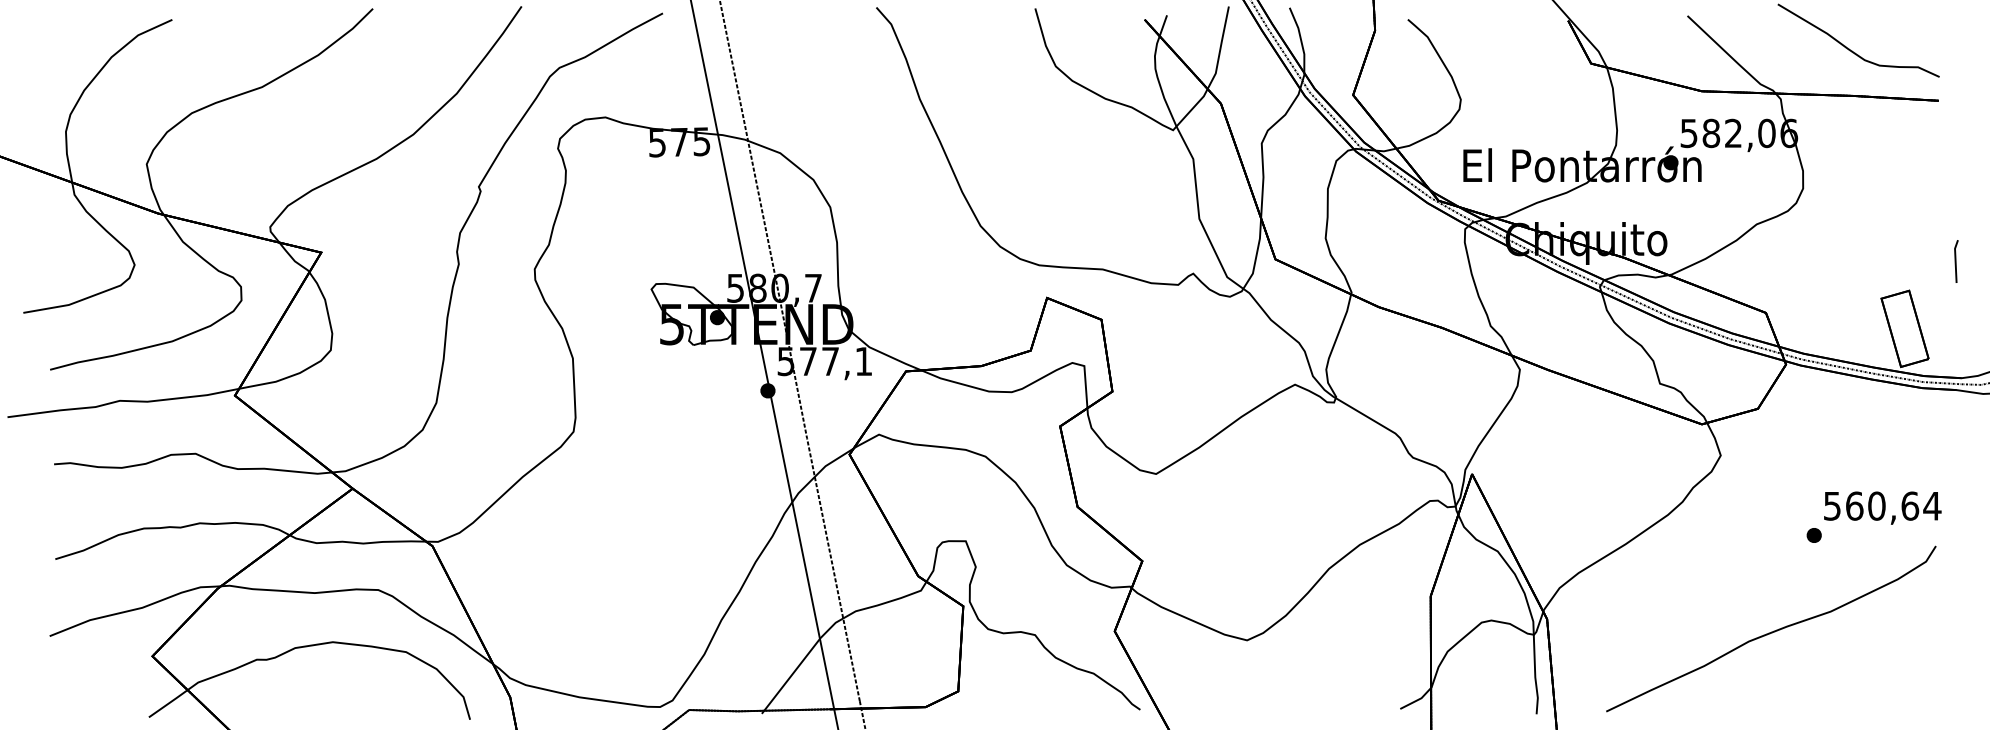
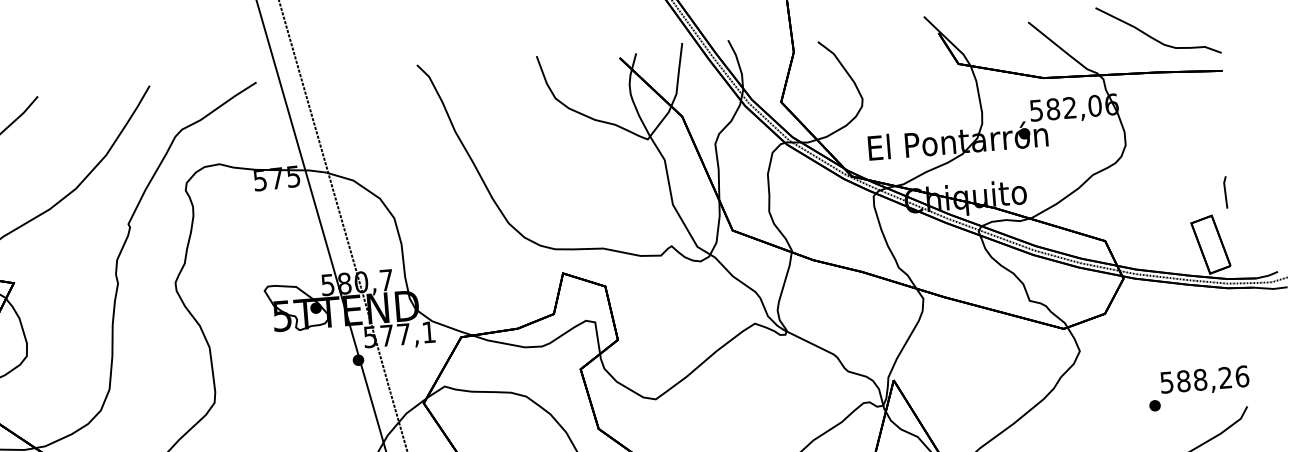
line: (1956, 261) -> (1226, 192), moved
text: (1893, 505) -> (1212, 378), 560,64 -> 588,26

